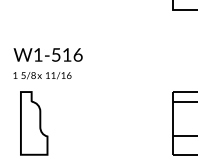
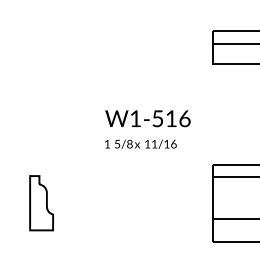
text: (47, 63) -> (147, 129), moved
part: (34, 122) -> (41, 202), size x0.7

